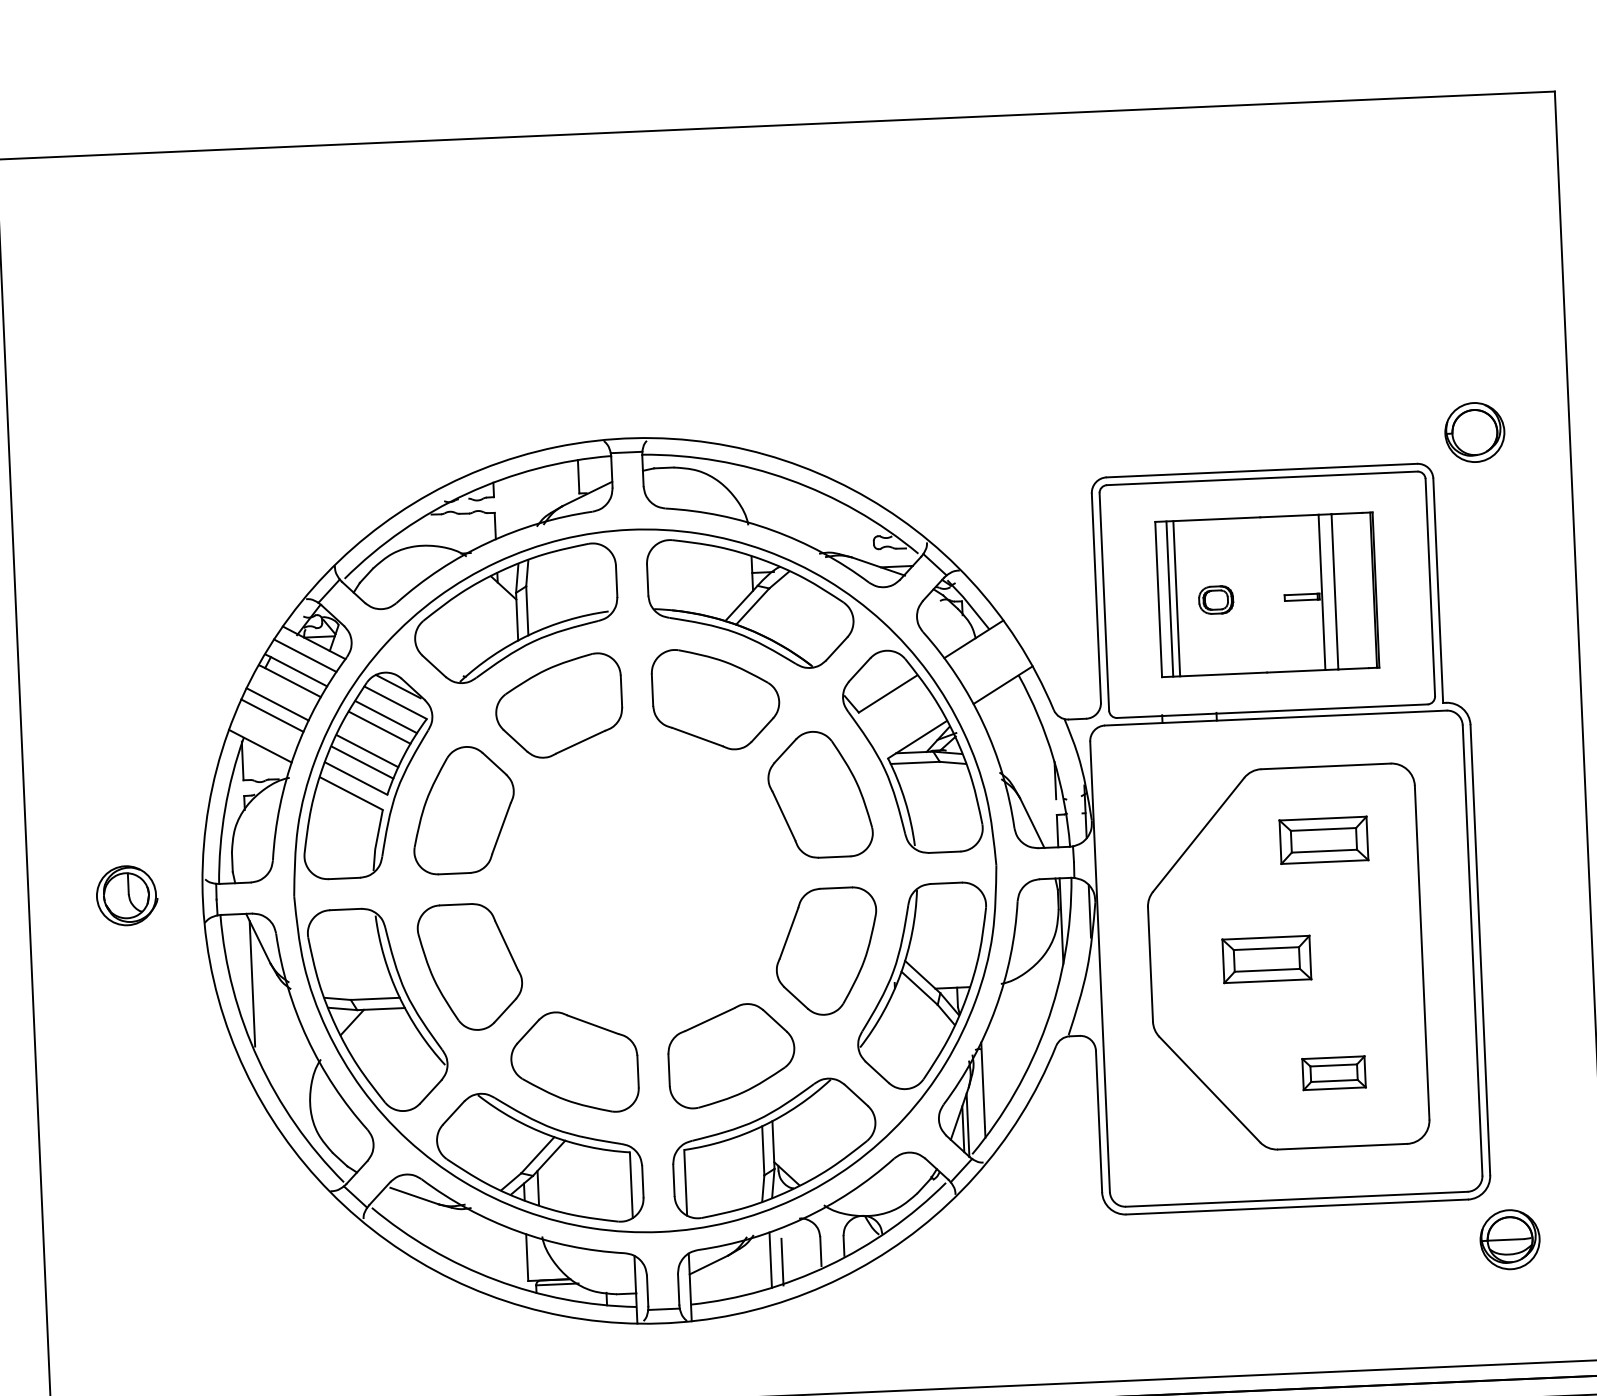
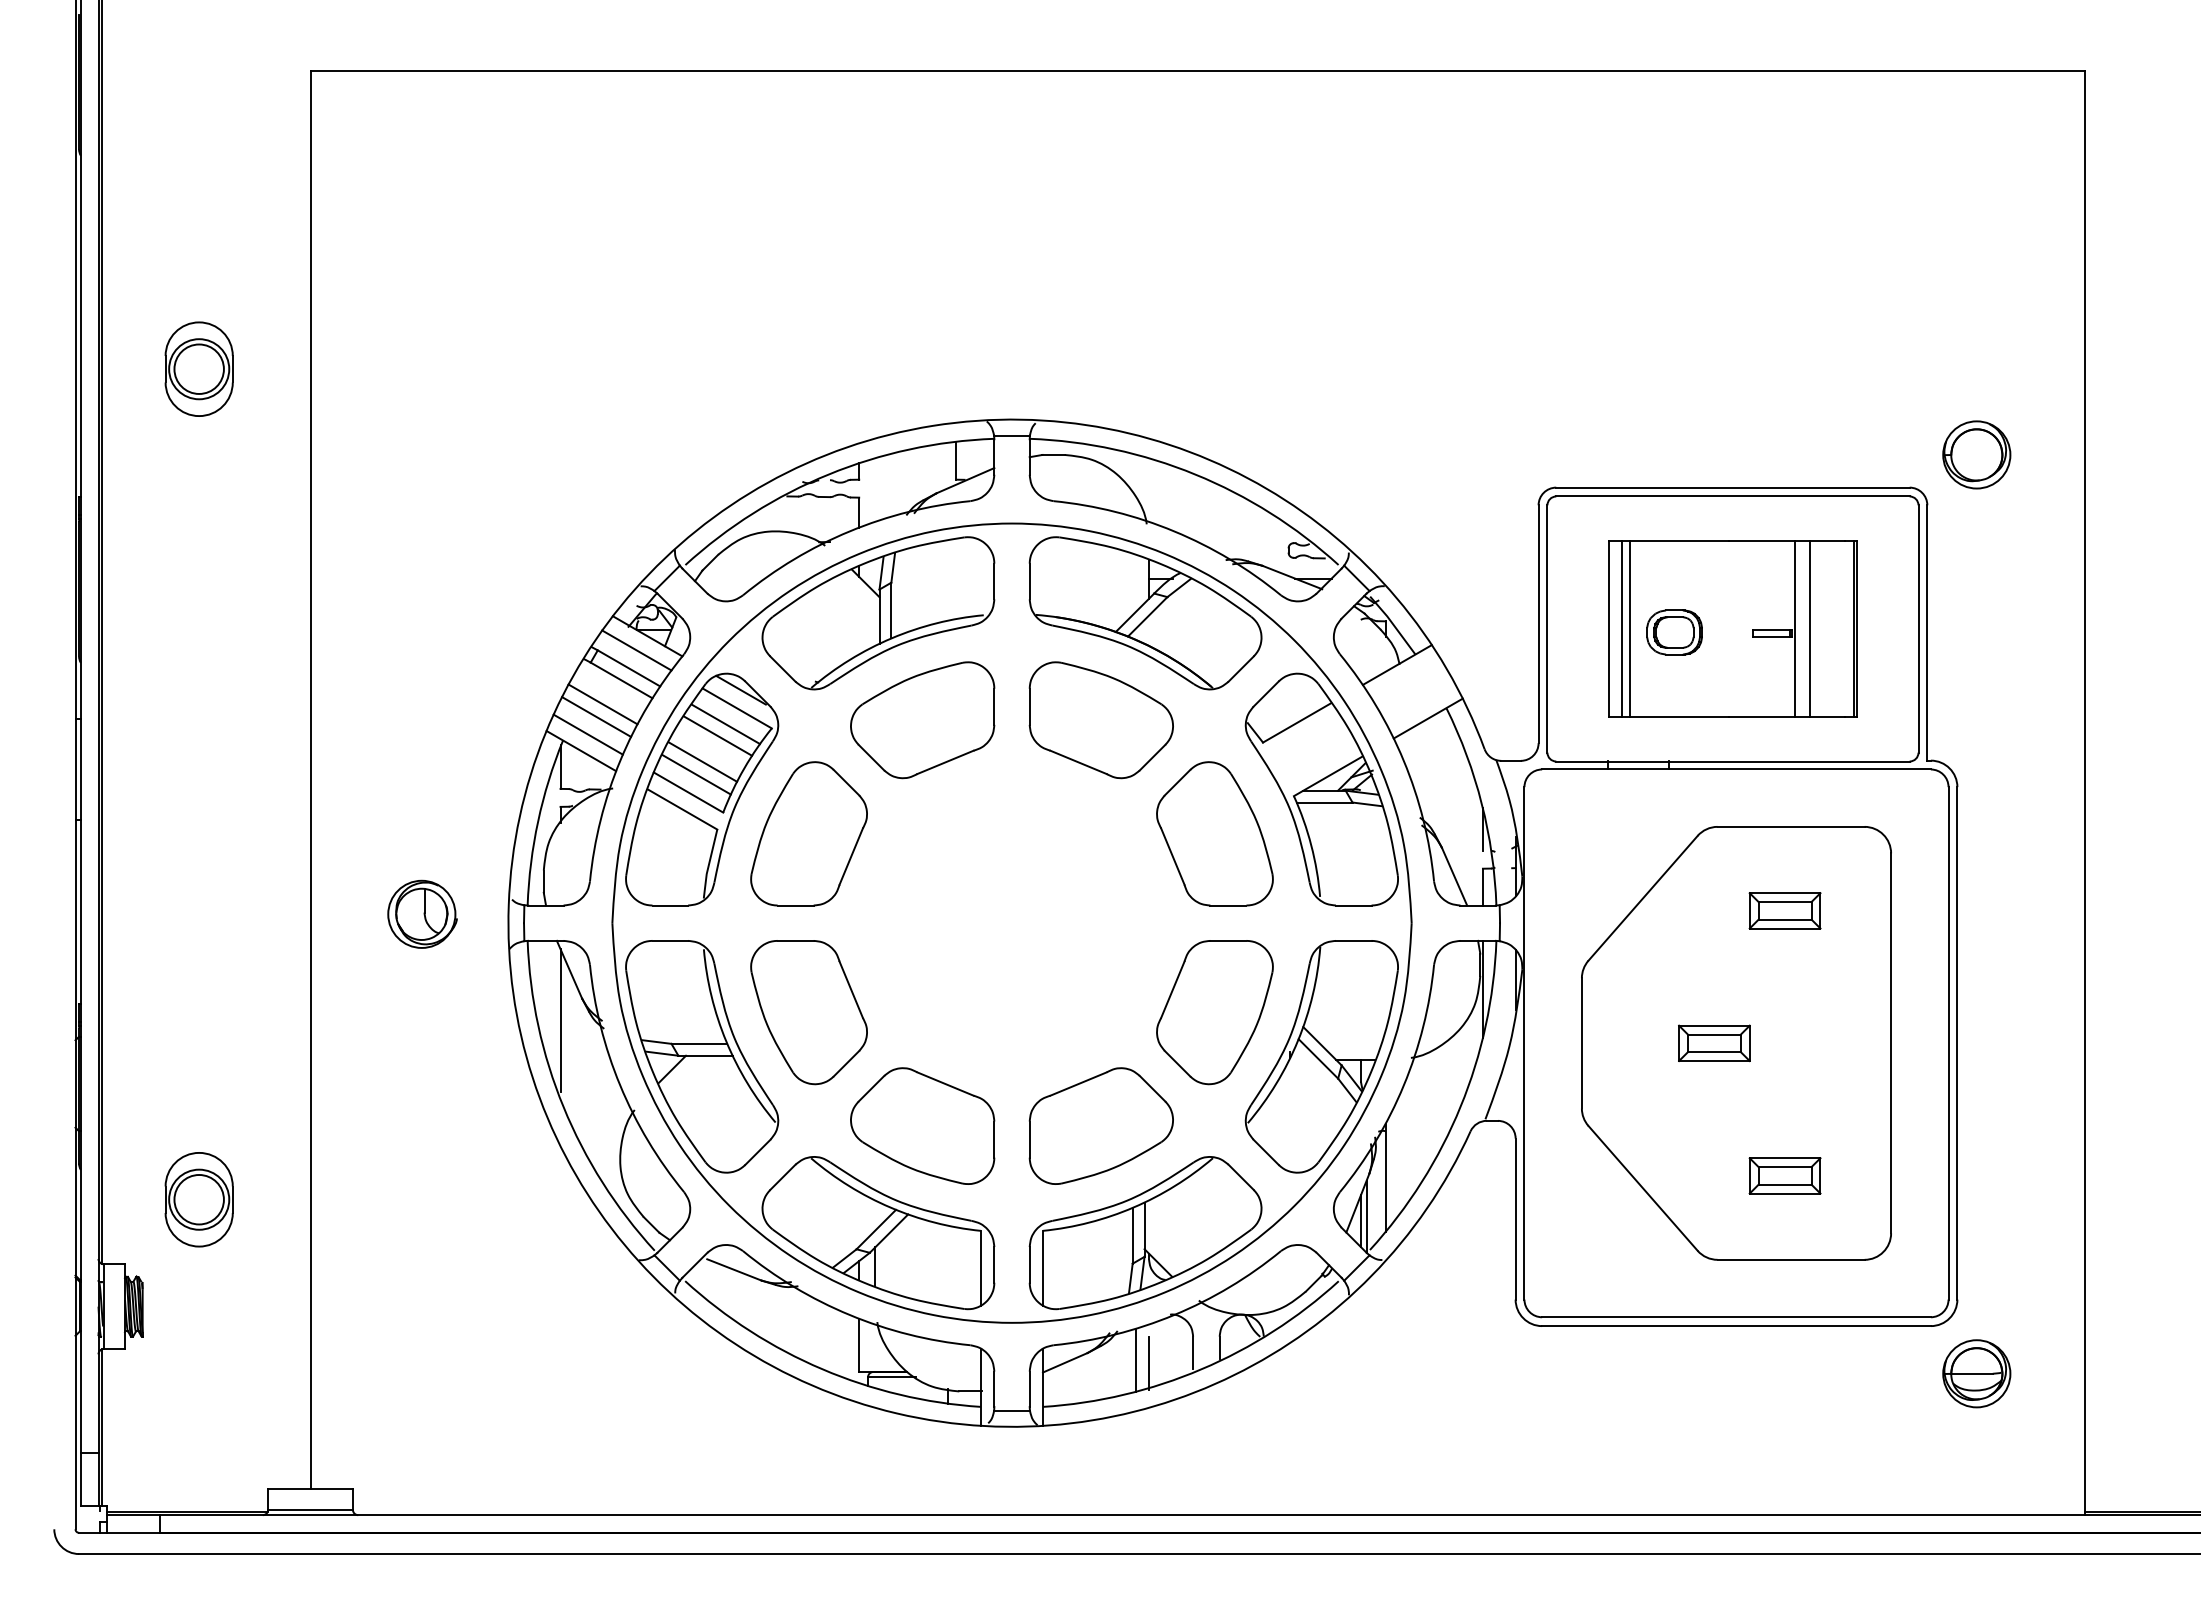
part: (1216, 600) -> (1674, 632), size x1.43
line: (265, 731) -> (587, 734), added
part: (1323, 840) -> (1784, 910), size x0.71
part: (1267, 959) -> (1714, 1043), size x0.71

